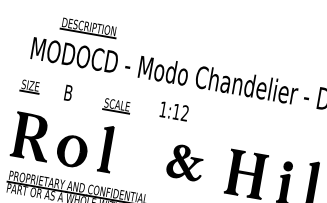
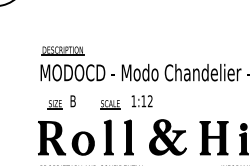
part: (88, 27) -> (62, 50), moved
part: (29, 86) -> (54, 104), moved
text: (173, 111) -> (141, 101), moved
part: (133, 153) -> (128, 137), added
part: (184, 162) -> (167, 137), size x1.43

